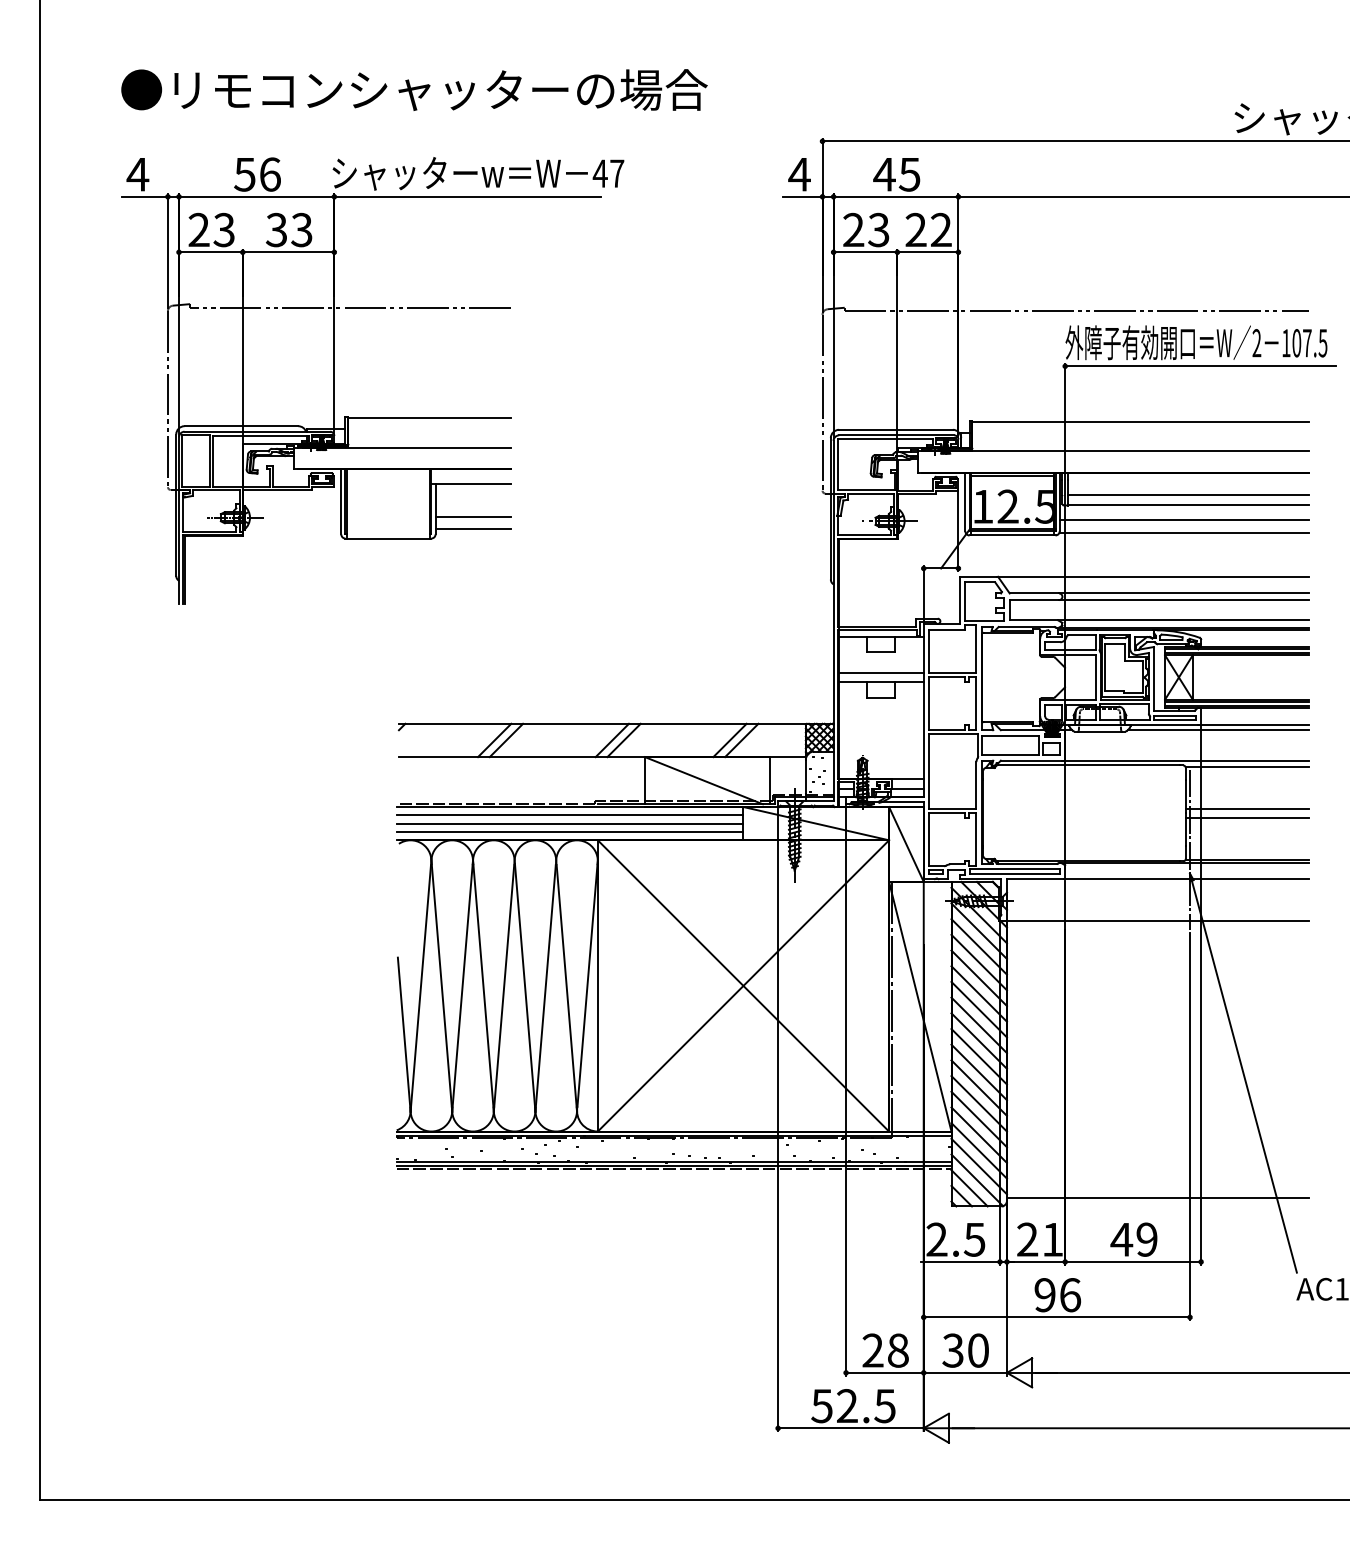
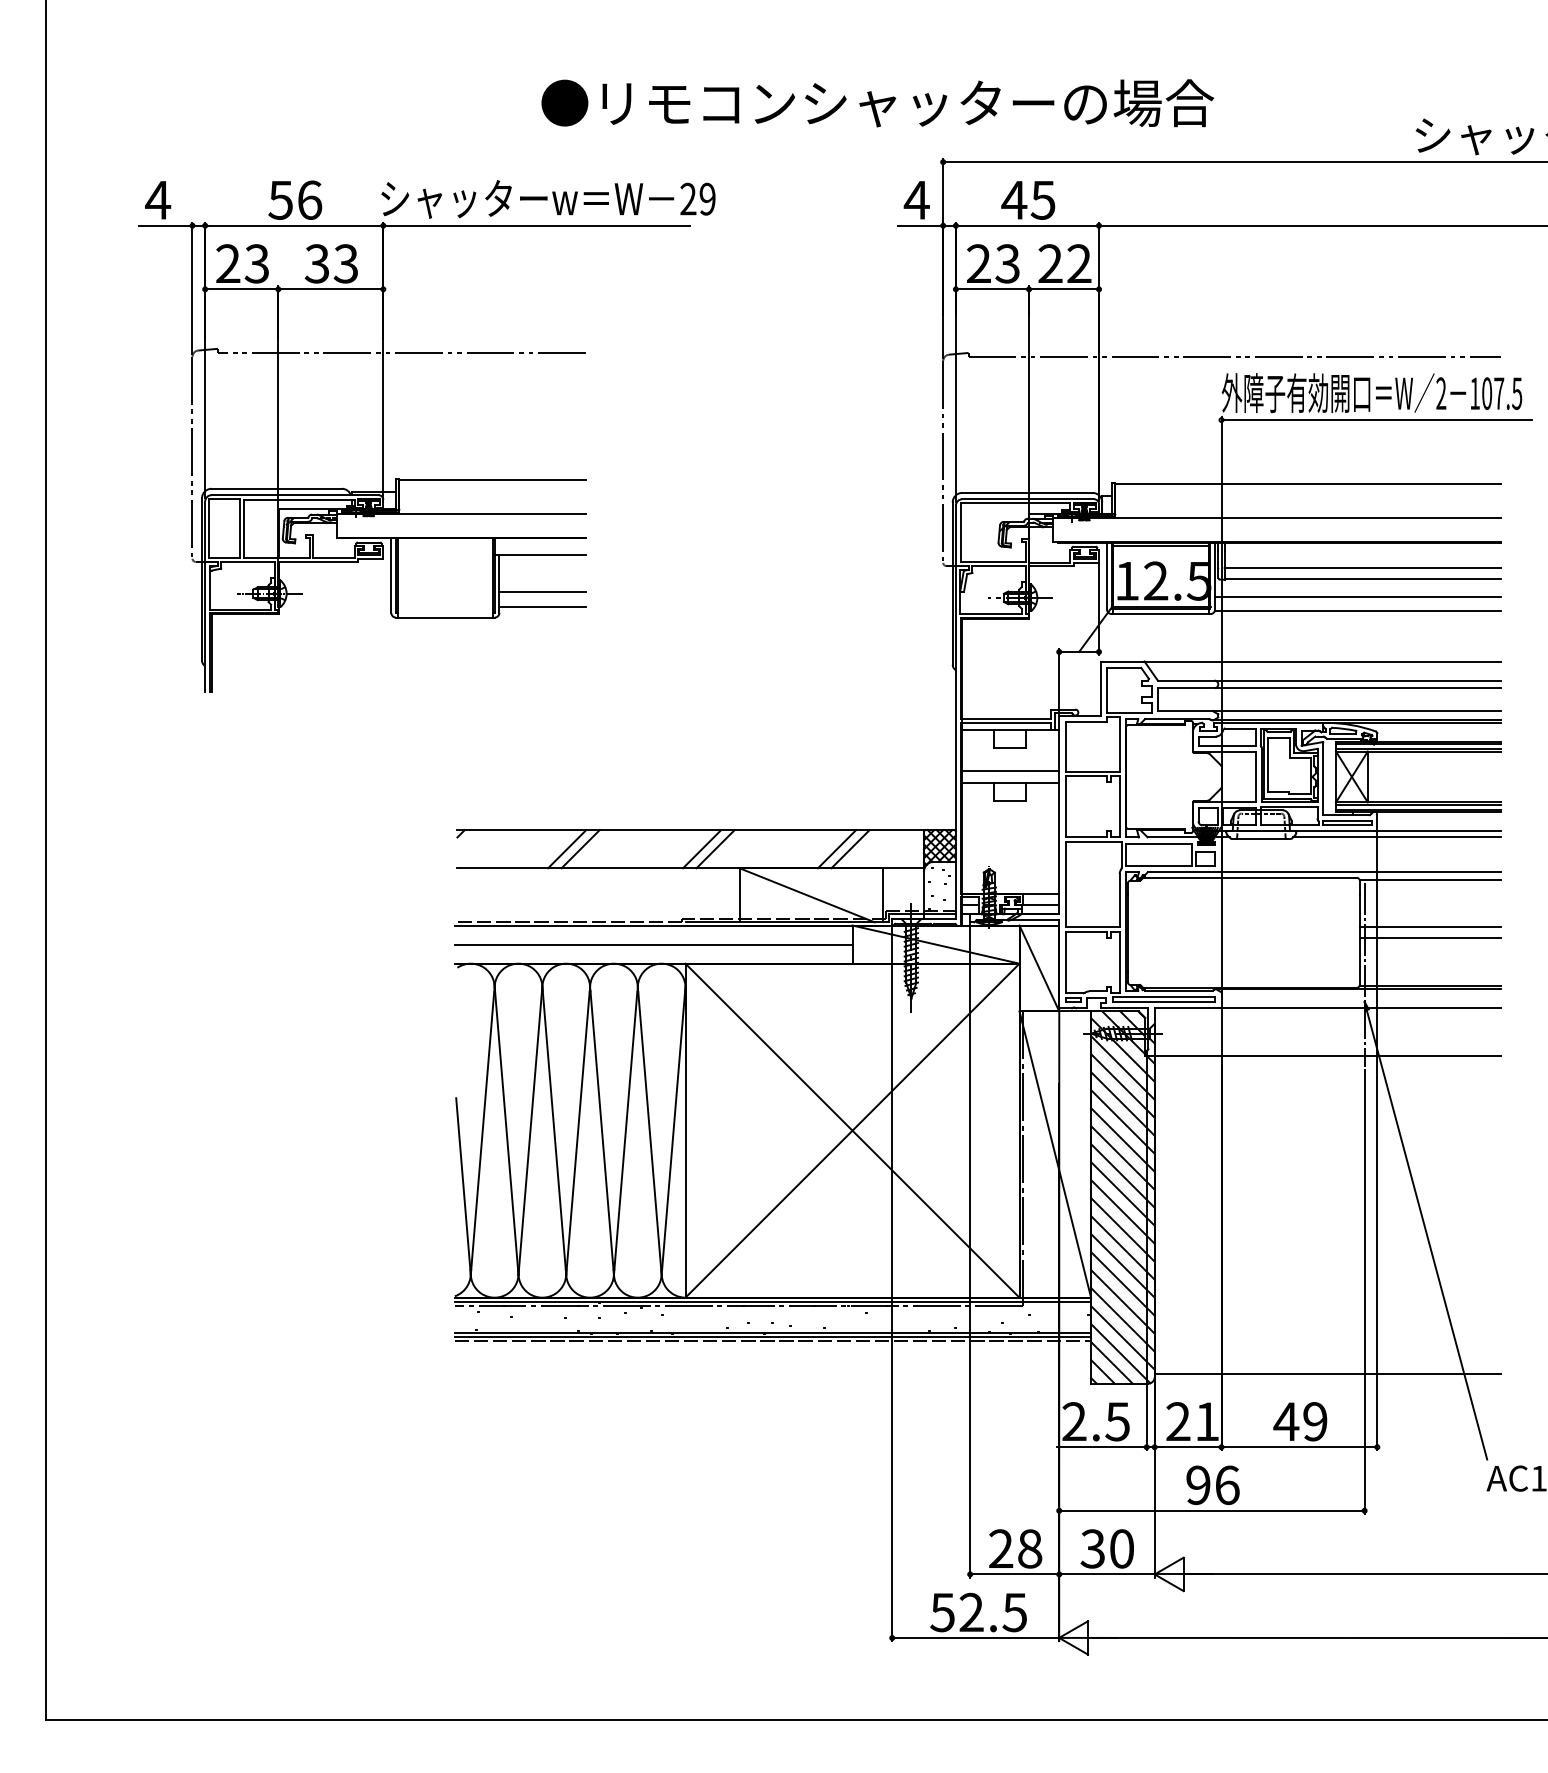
text: (414, 89) -> (877, 102), moved
text: (608, 173) -> (697, 198), 47 -> 29
line: (569, 815) -> (653, 935), removed
line: (569, 831) -> (653, 953), removed

